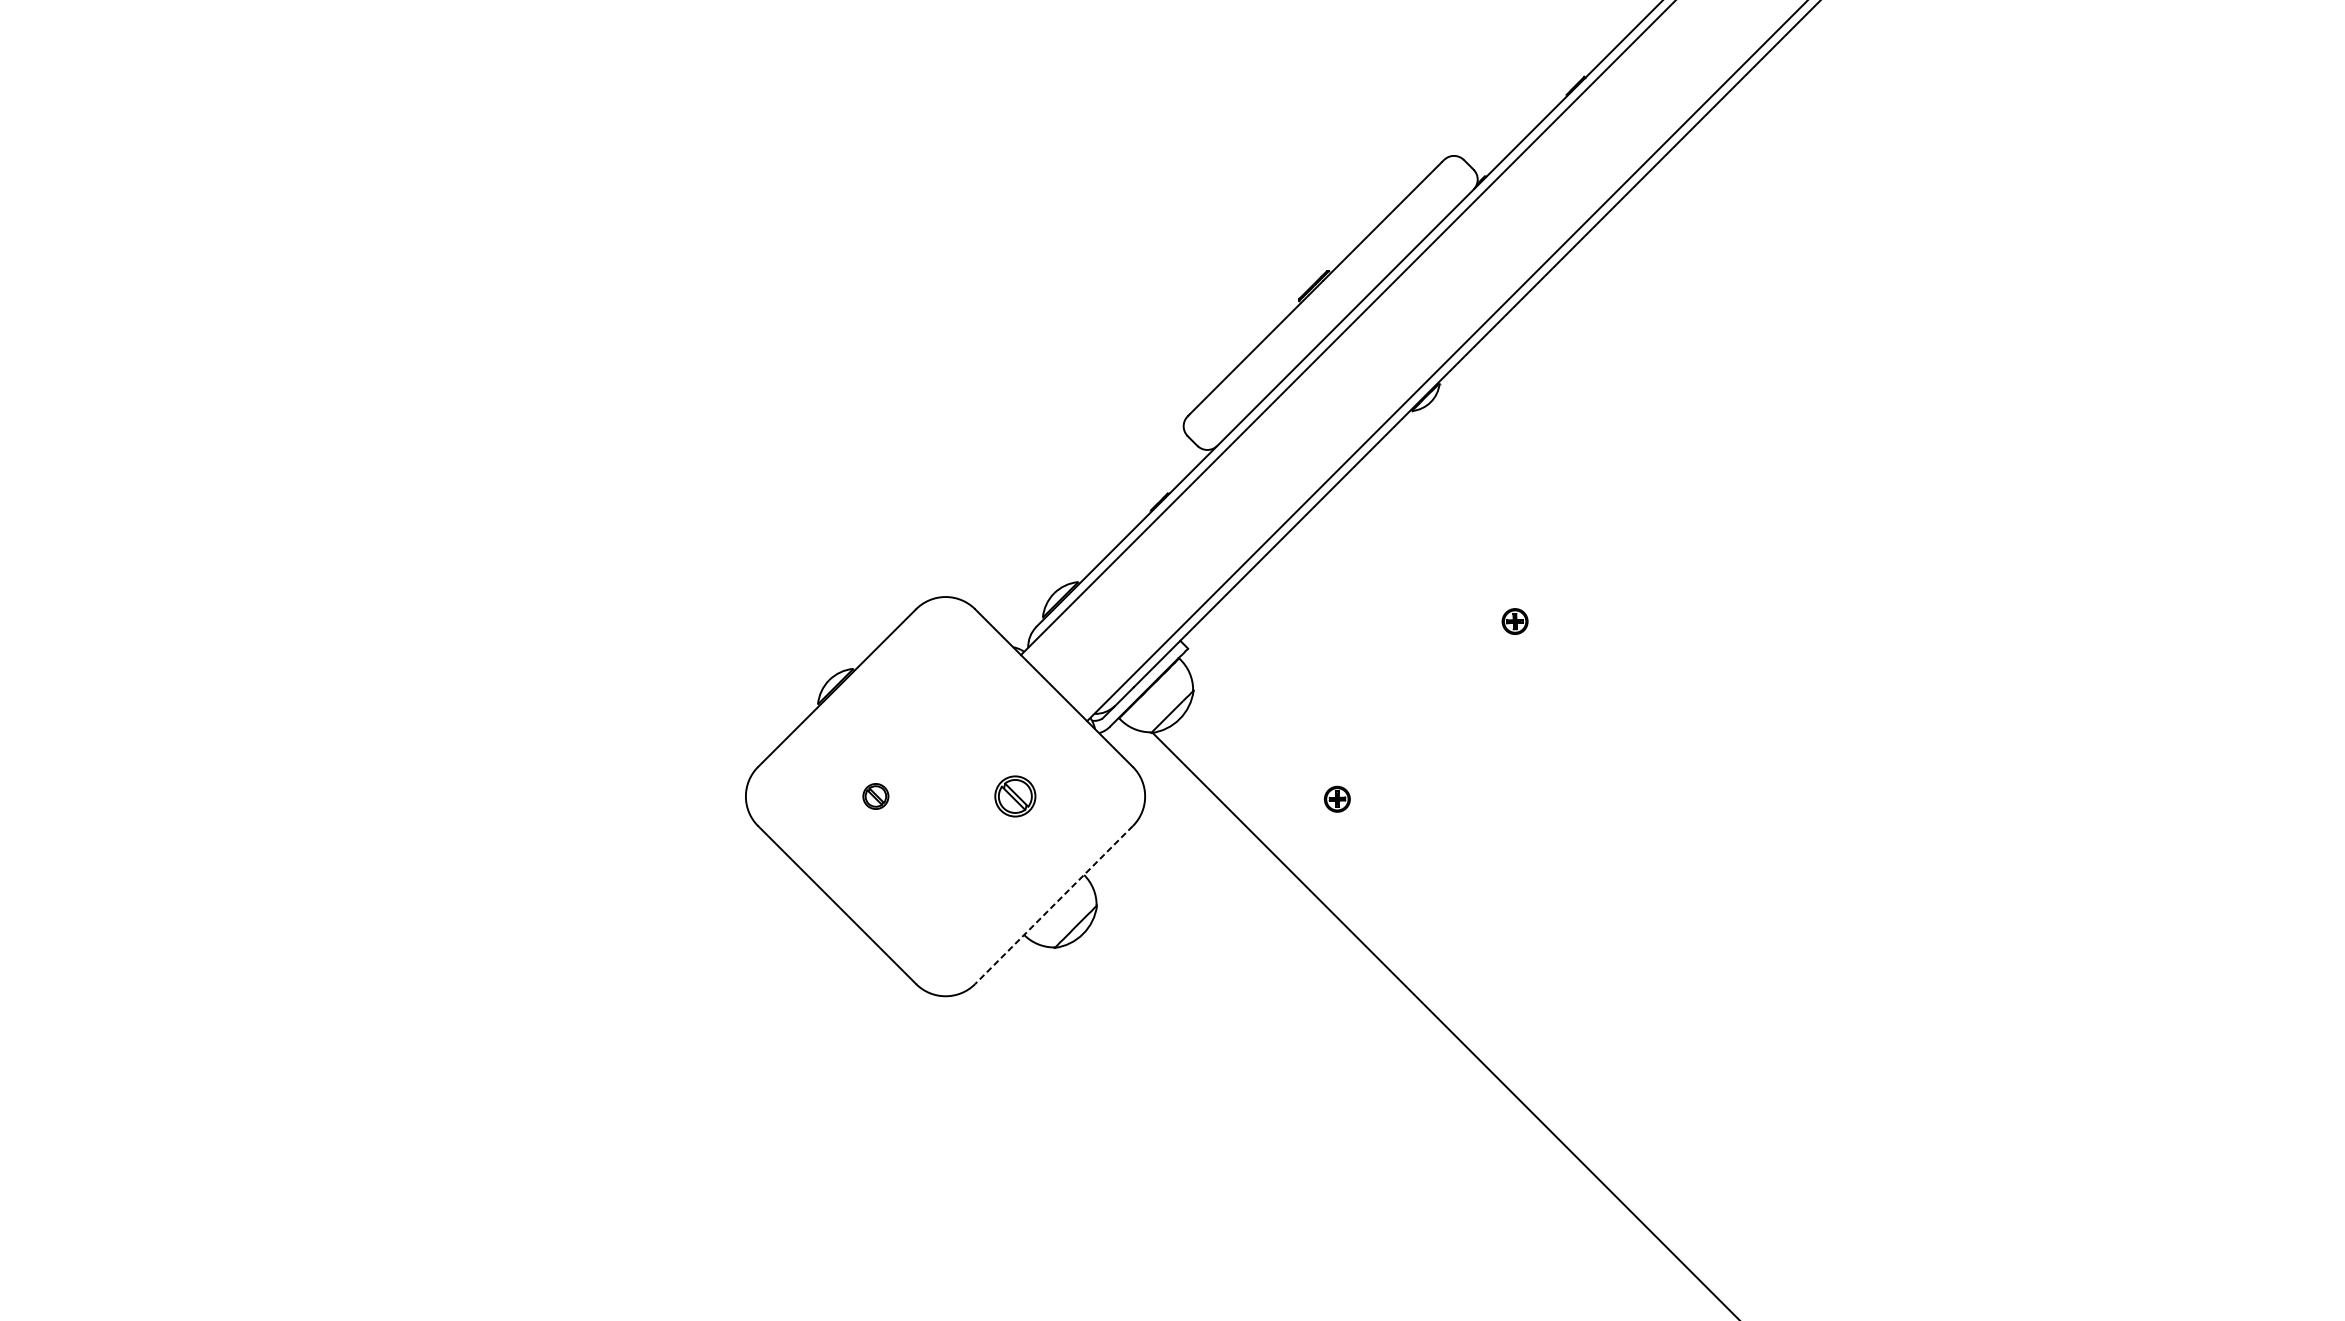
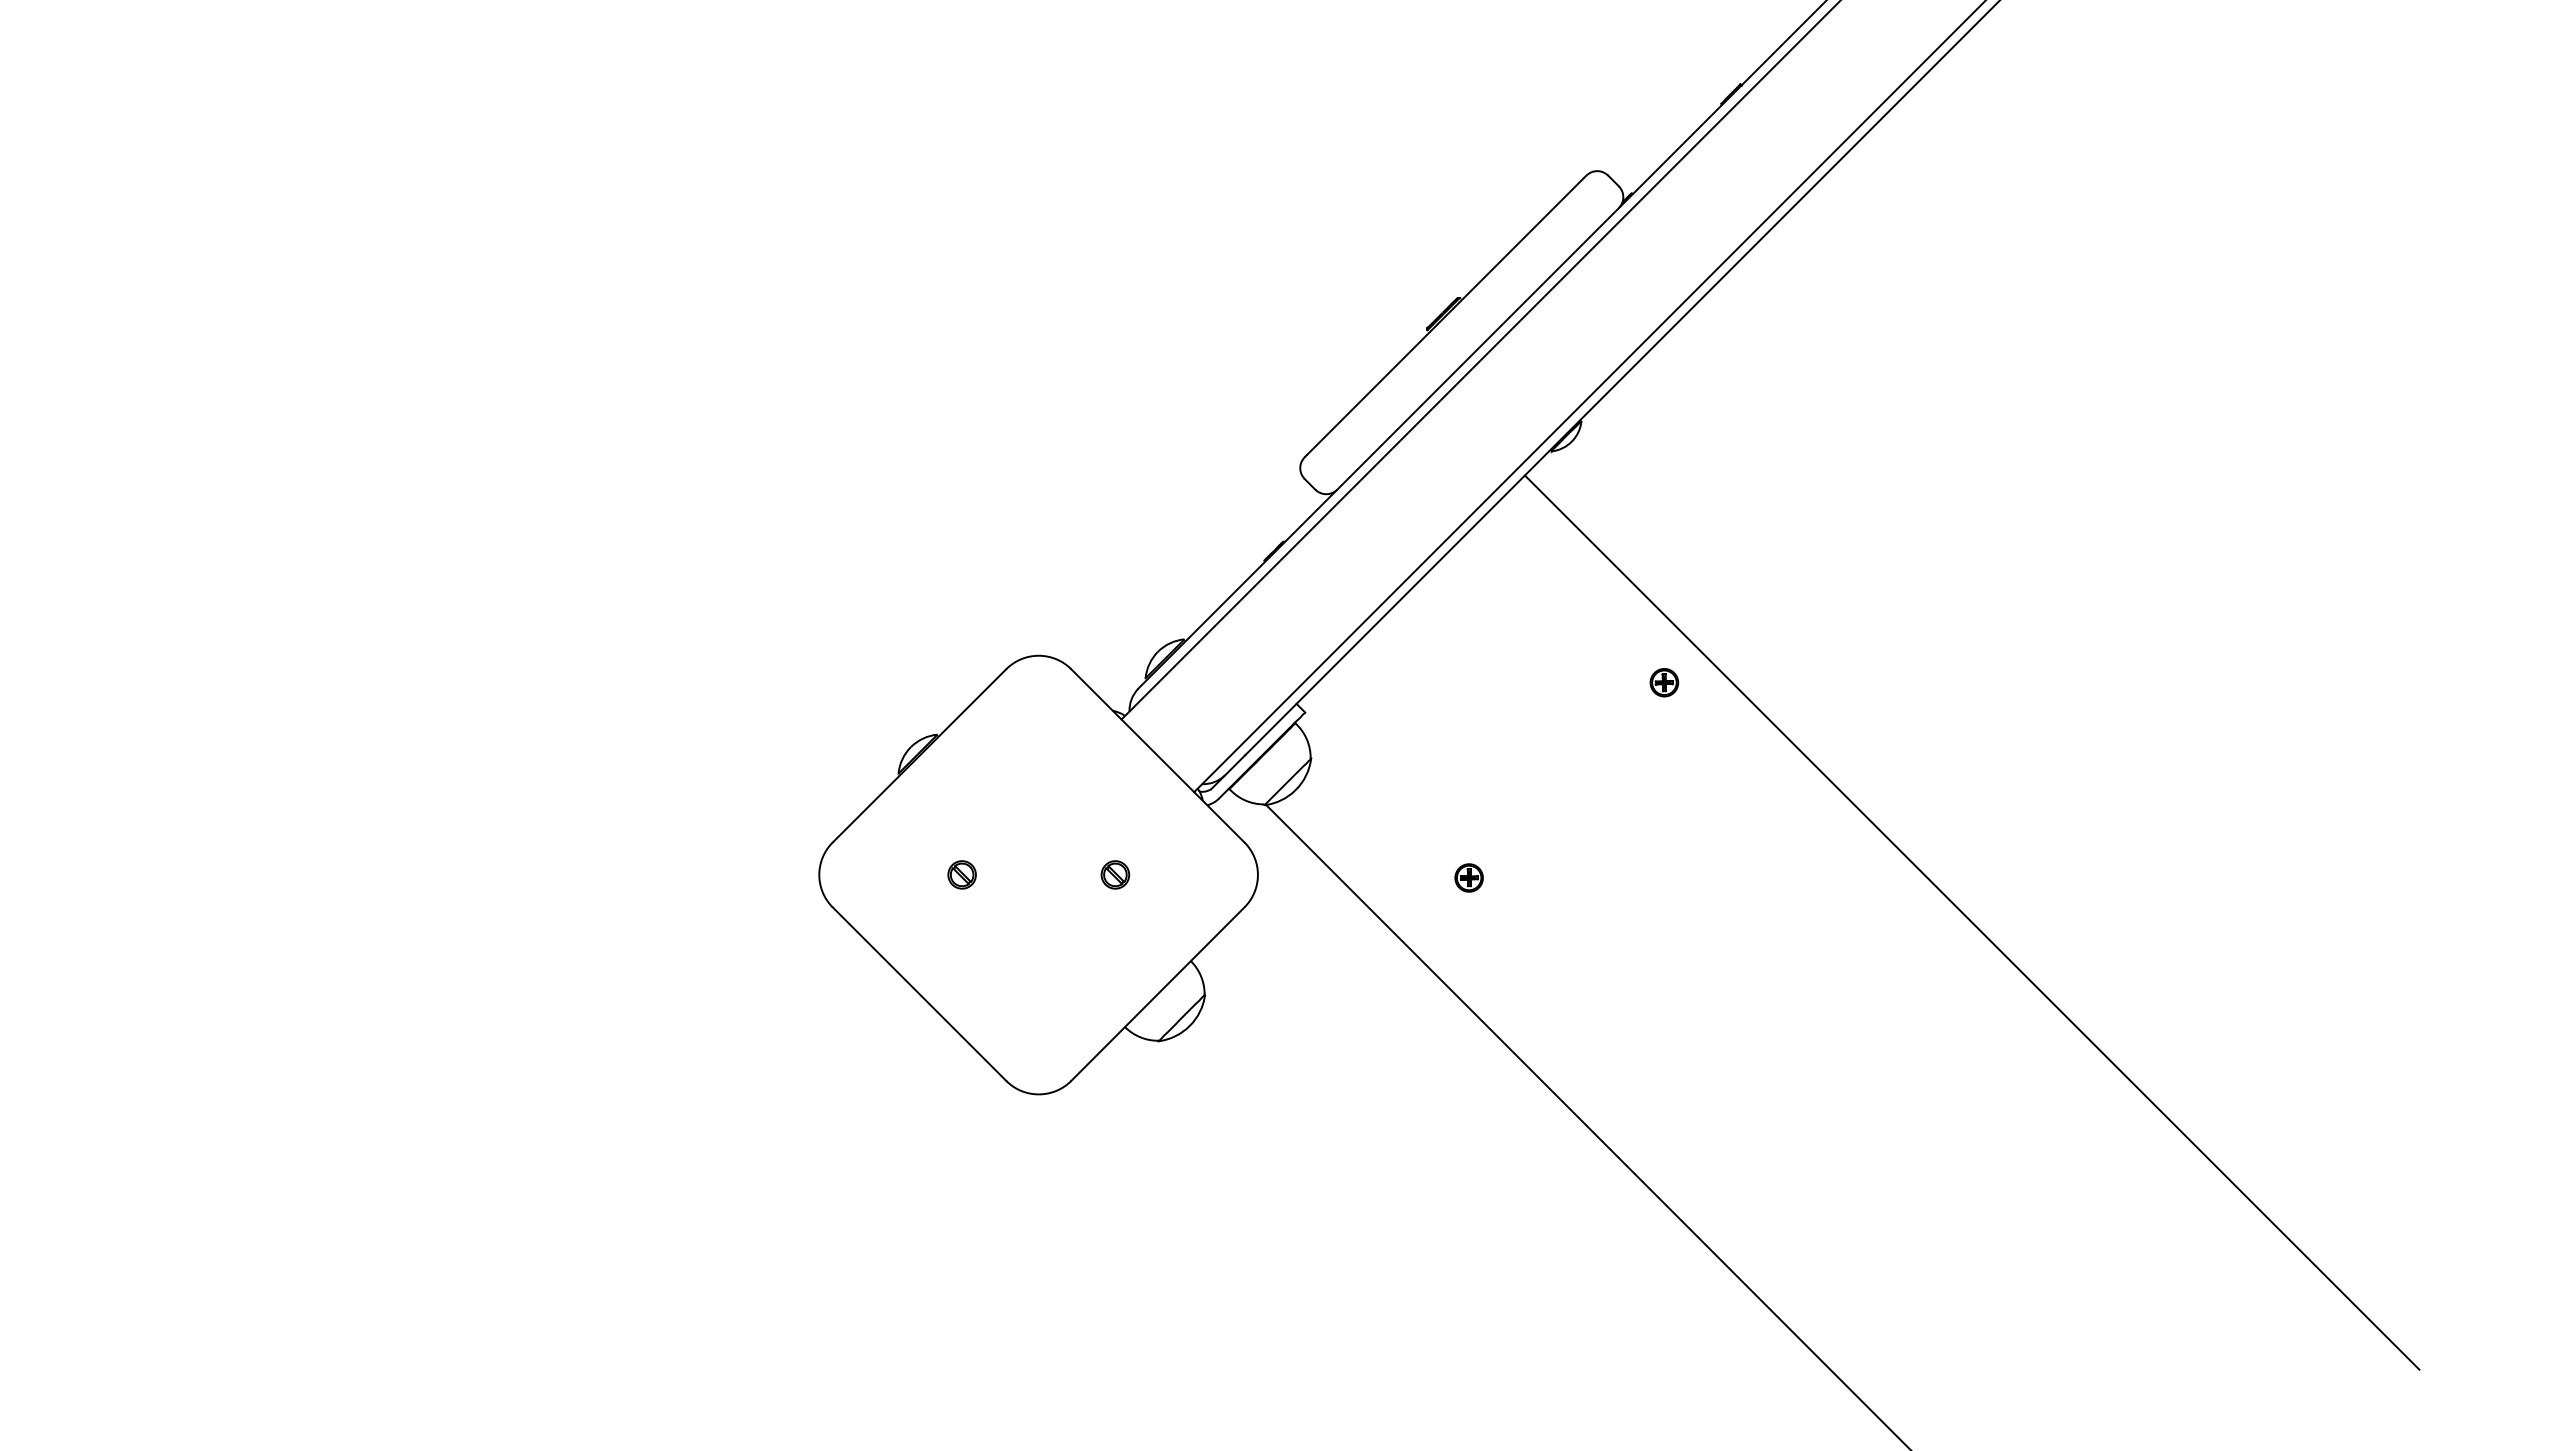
part: (1015, 796) -> (1115, 874), size x0.62
line: (1794, 839) -> (1971, 922), added
line: (1053, 905) -> (1157, 994), dashed -> solid

